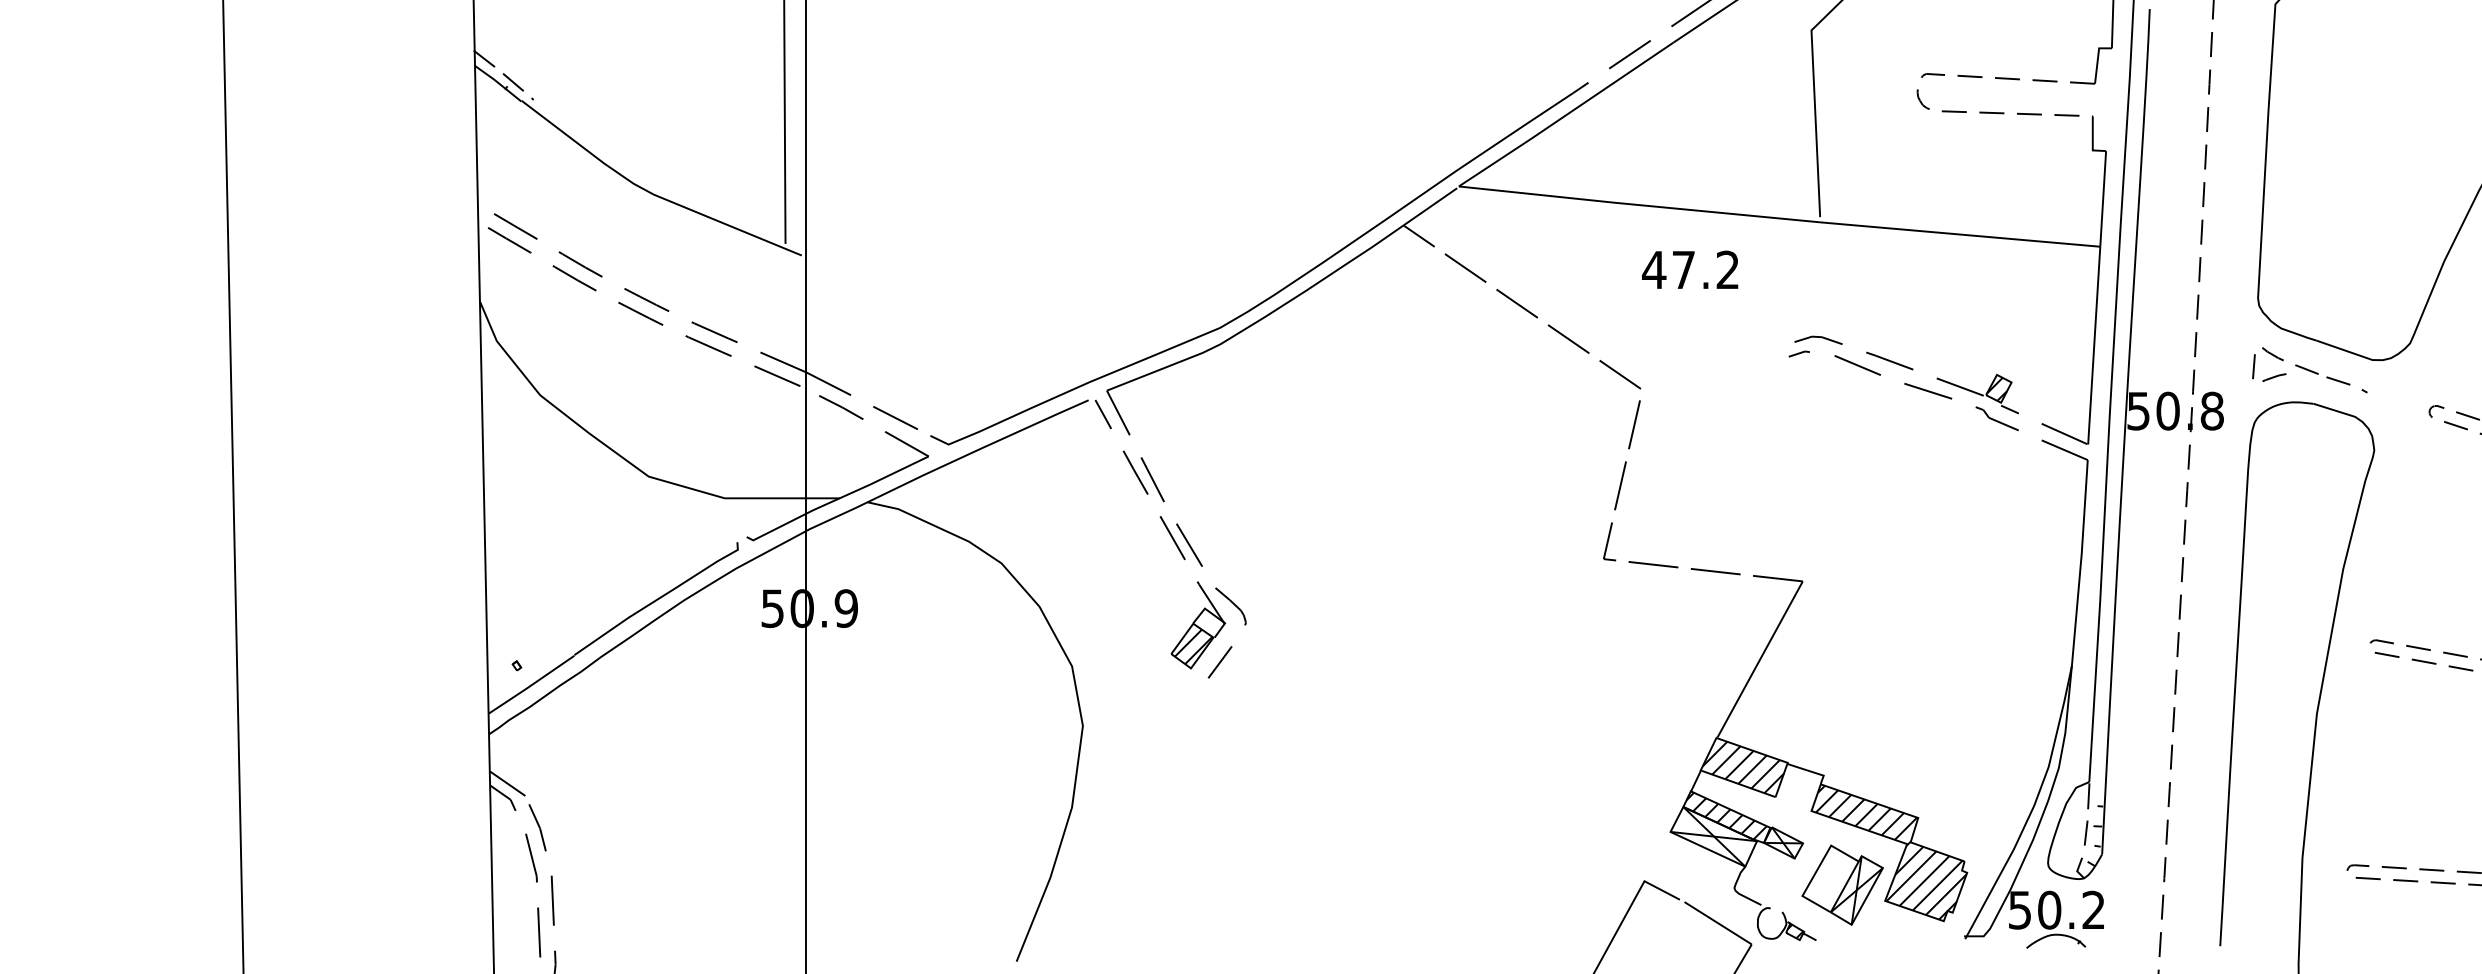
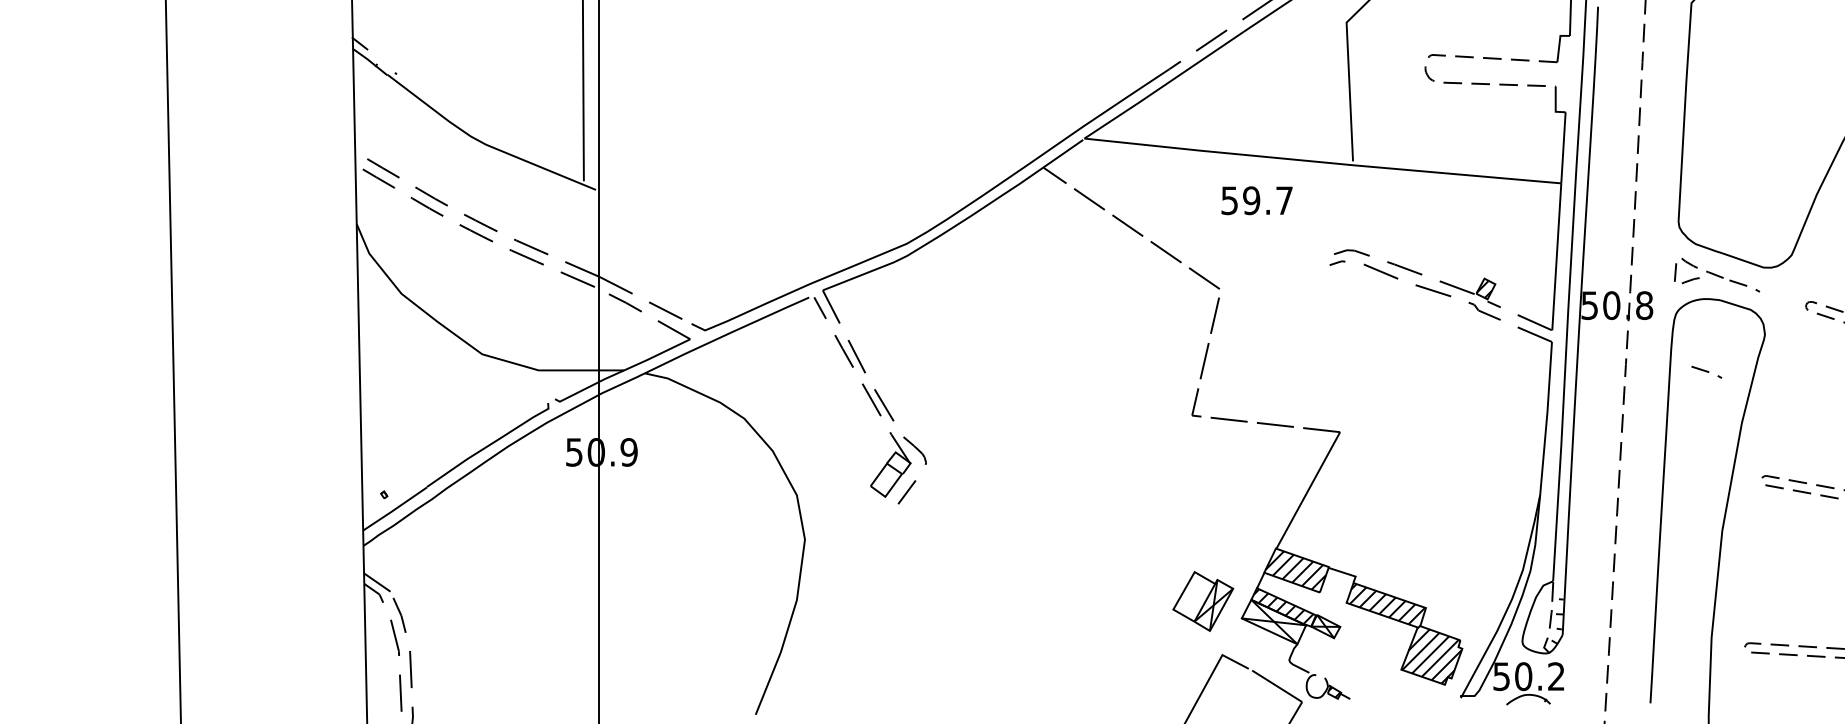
line: (512, 82) -> (380, 61), removed
text: (1690, 269) -> (1256, 200), 47.2 -> 59.7
line: (2295, 500) -> (1706, 372), added
hatch: (1193, 646) -> (887, 480), removed
part: (1842, 884) -> (1203, 601), moved

